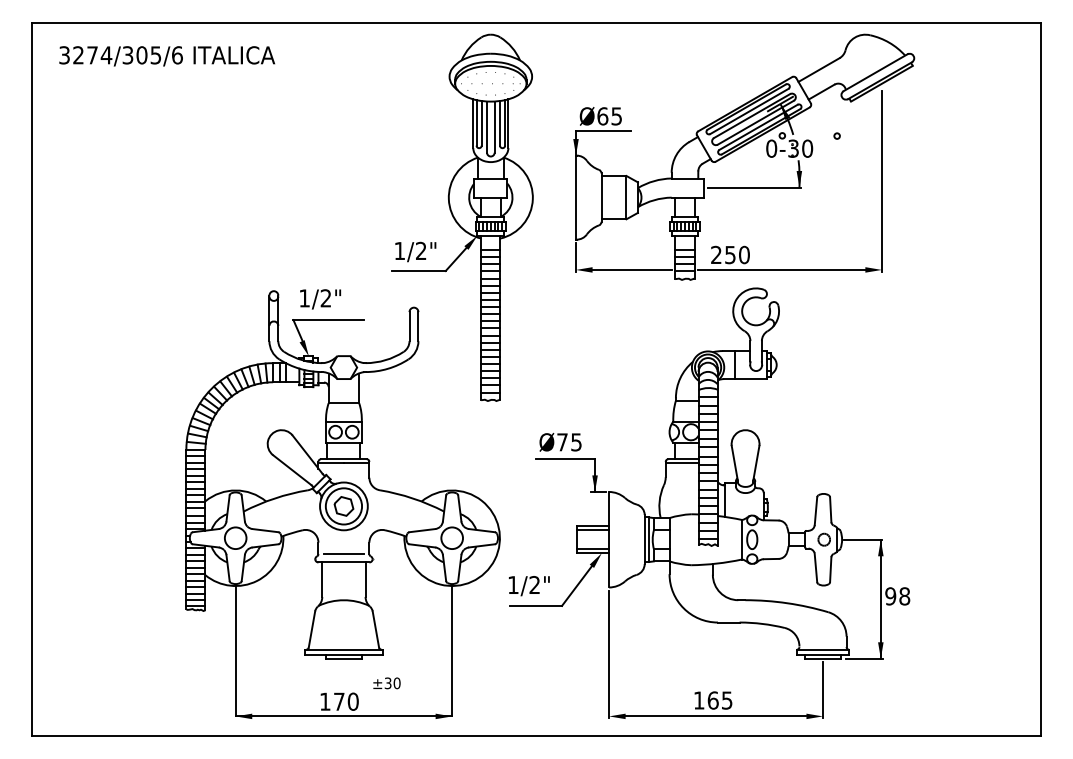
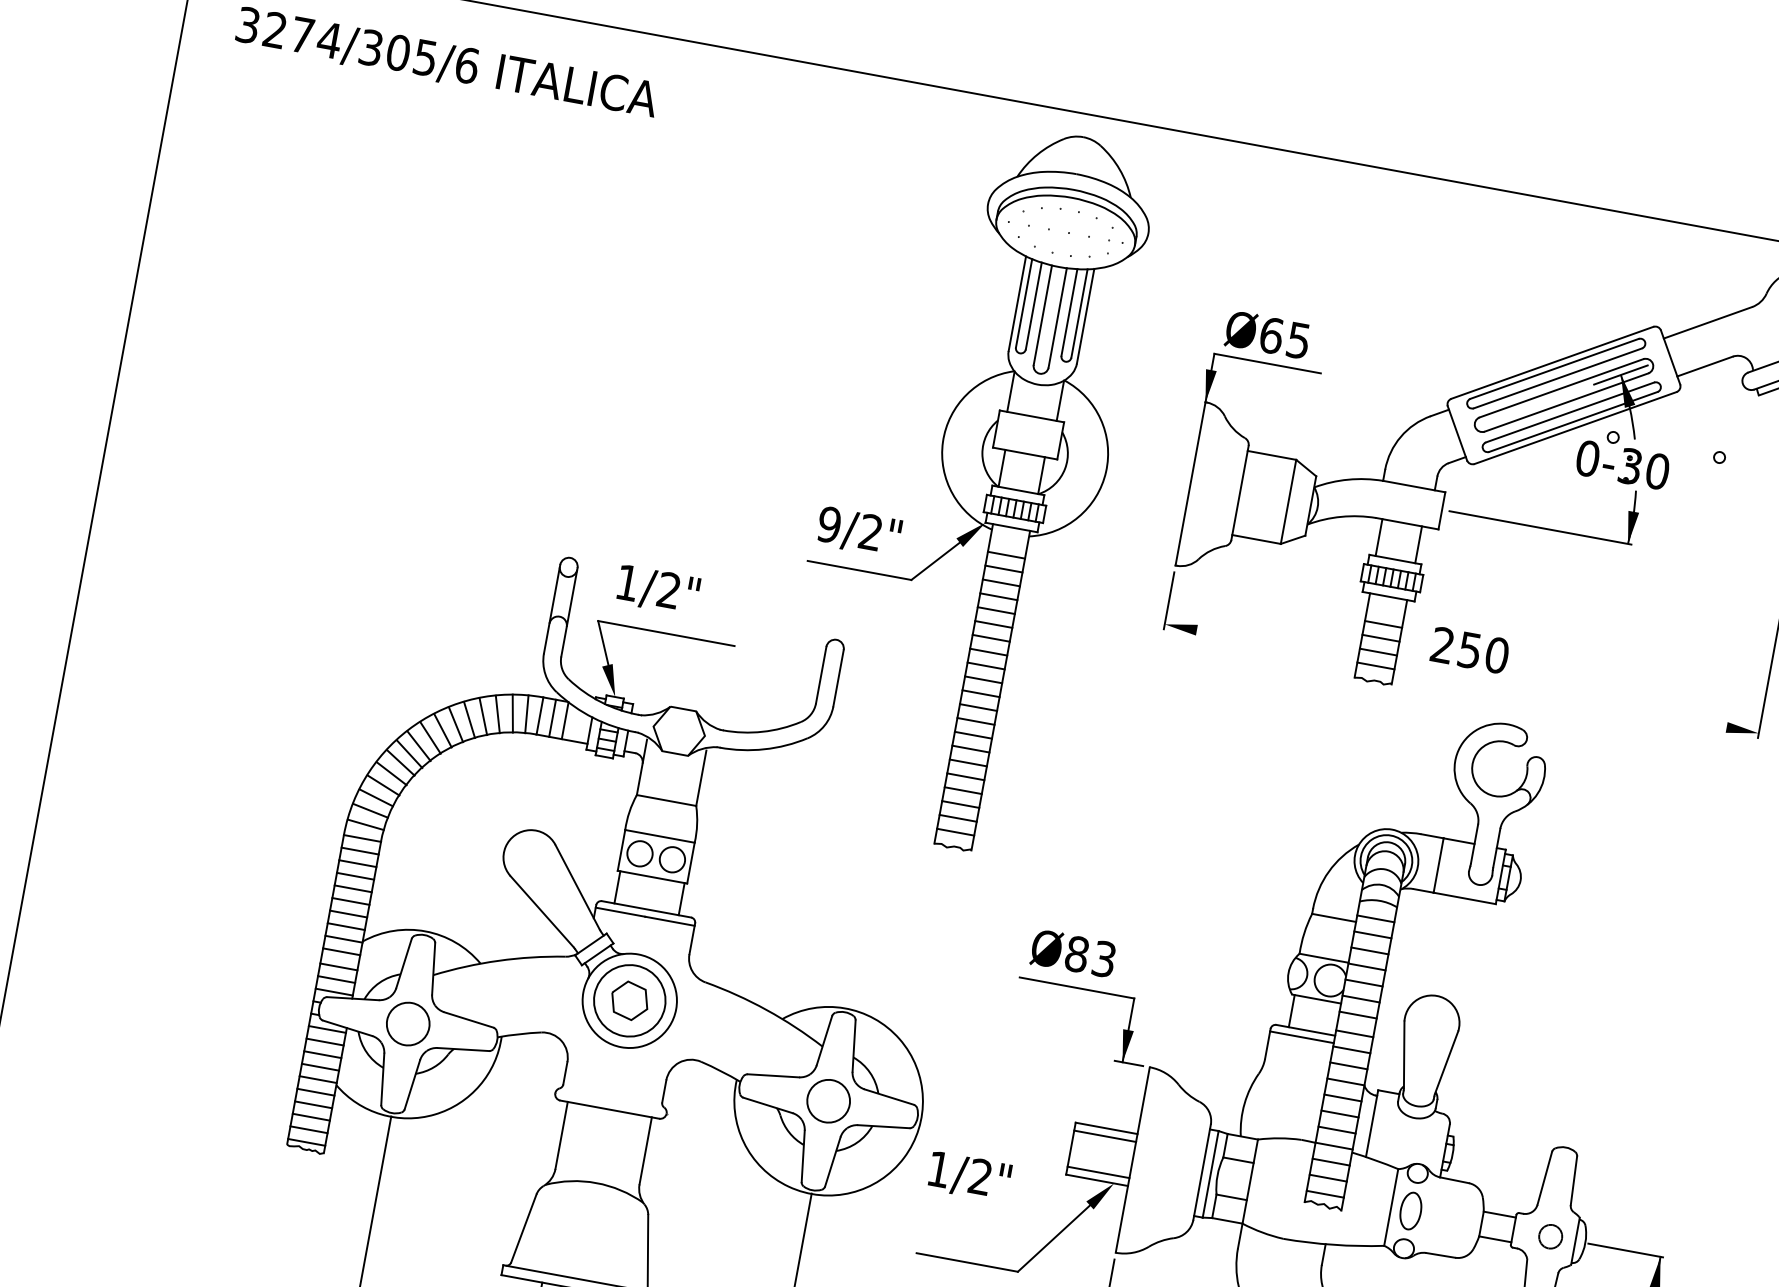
text: (399, 250) -> (828, 523), 1/2" -> 9/2"
line: (631, 269) -> (1272, 643), removed
line: (786, 269) -> (1573, 698), removed
text: (569, 442) -> (1090, 957), Ø75 -> Ø83
line: (343, 554) -> (611, 1094), removed
text: (529, 586) -> (969, 1177), moved

